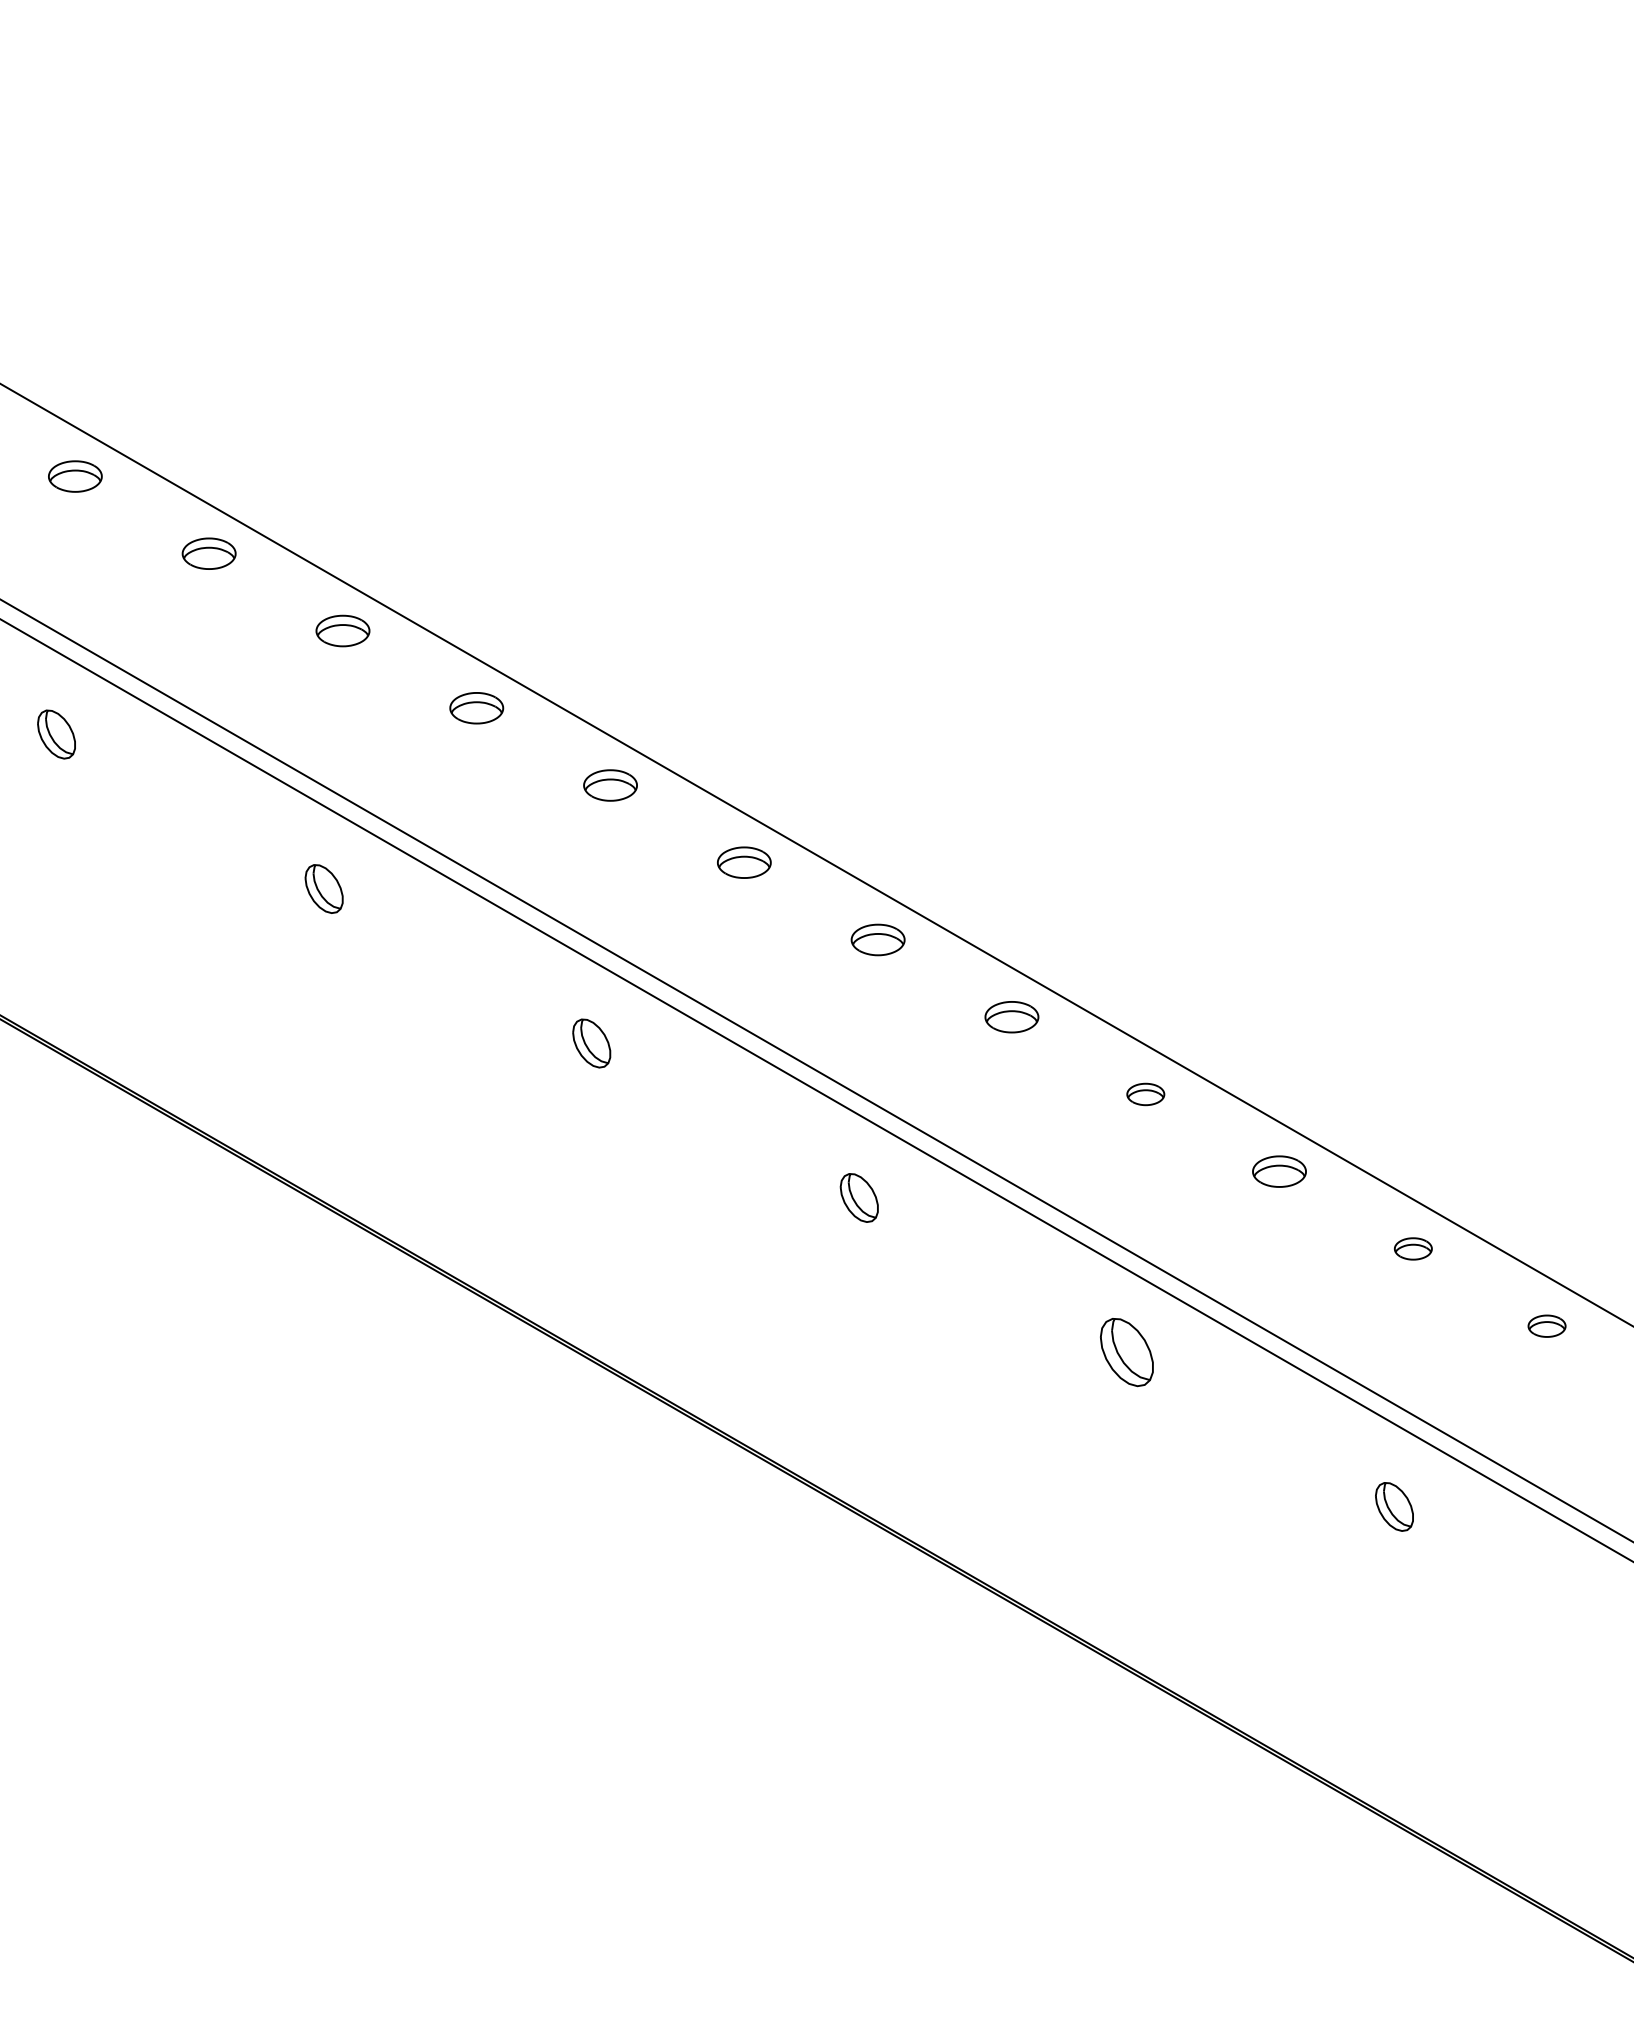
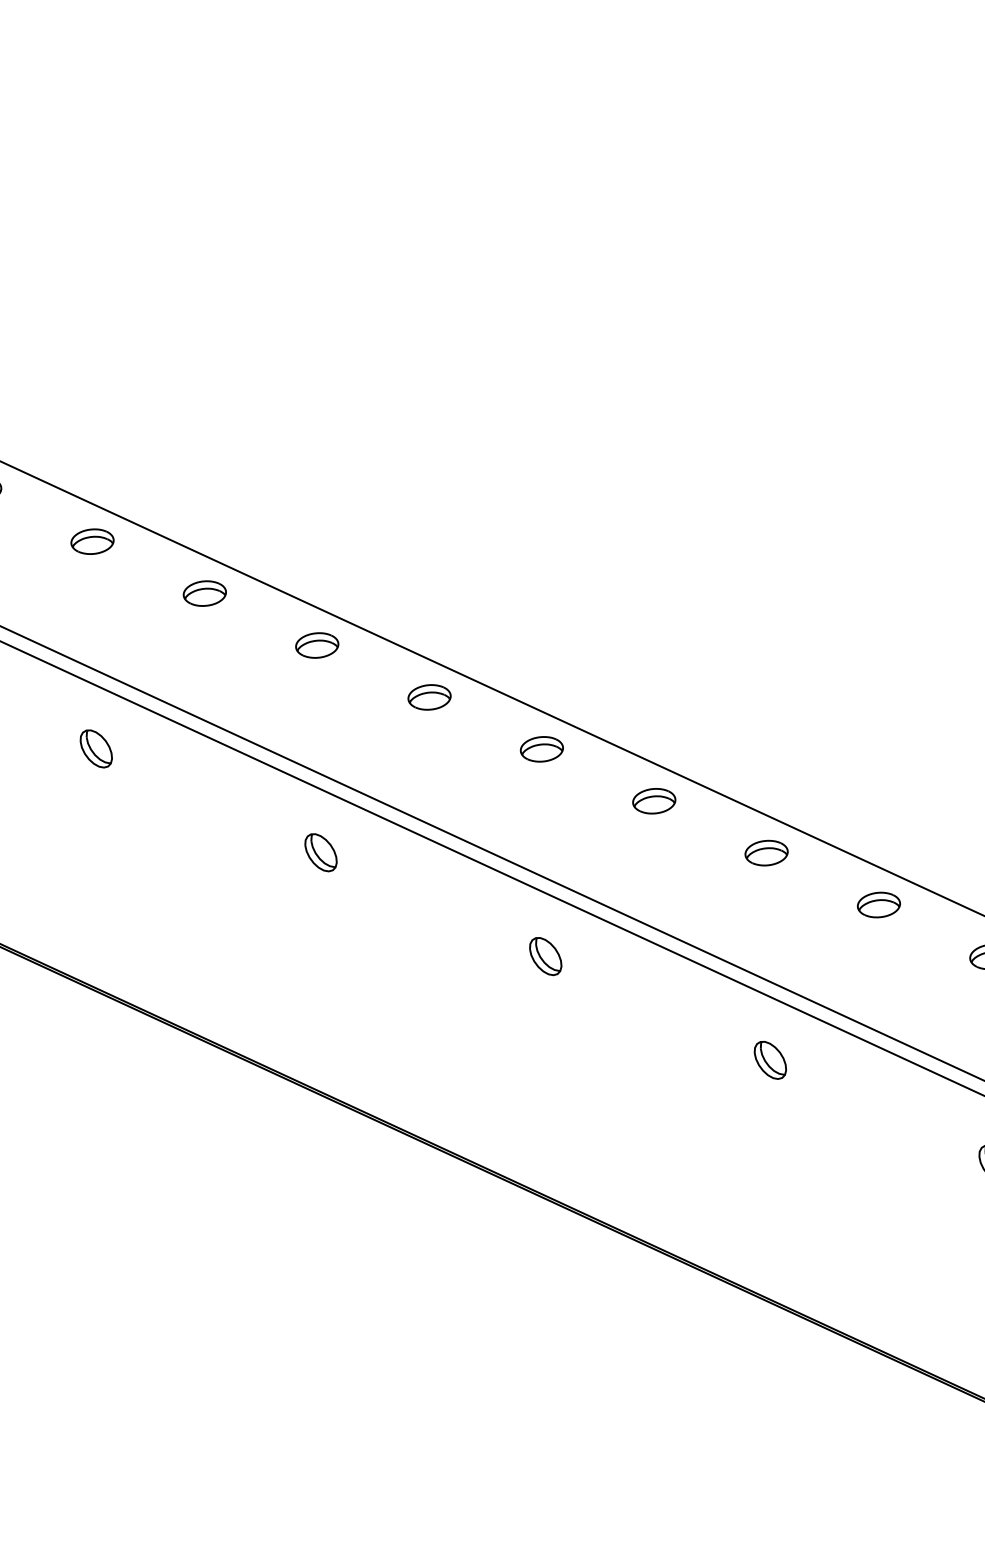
part: (1145, 1094) -> (541, 749), size x1.43
part: (1413, 1248) -> (766, 852), size x1.43
part: (1546, 1326) -> (878, 905), size x1.43
part: (1126, 1352) -> (545, 956), size x0.71

